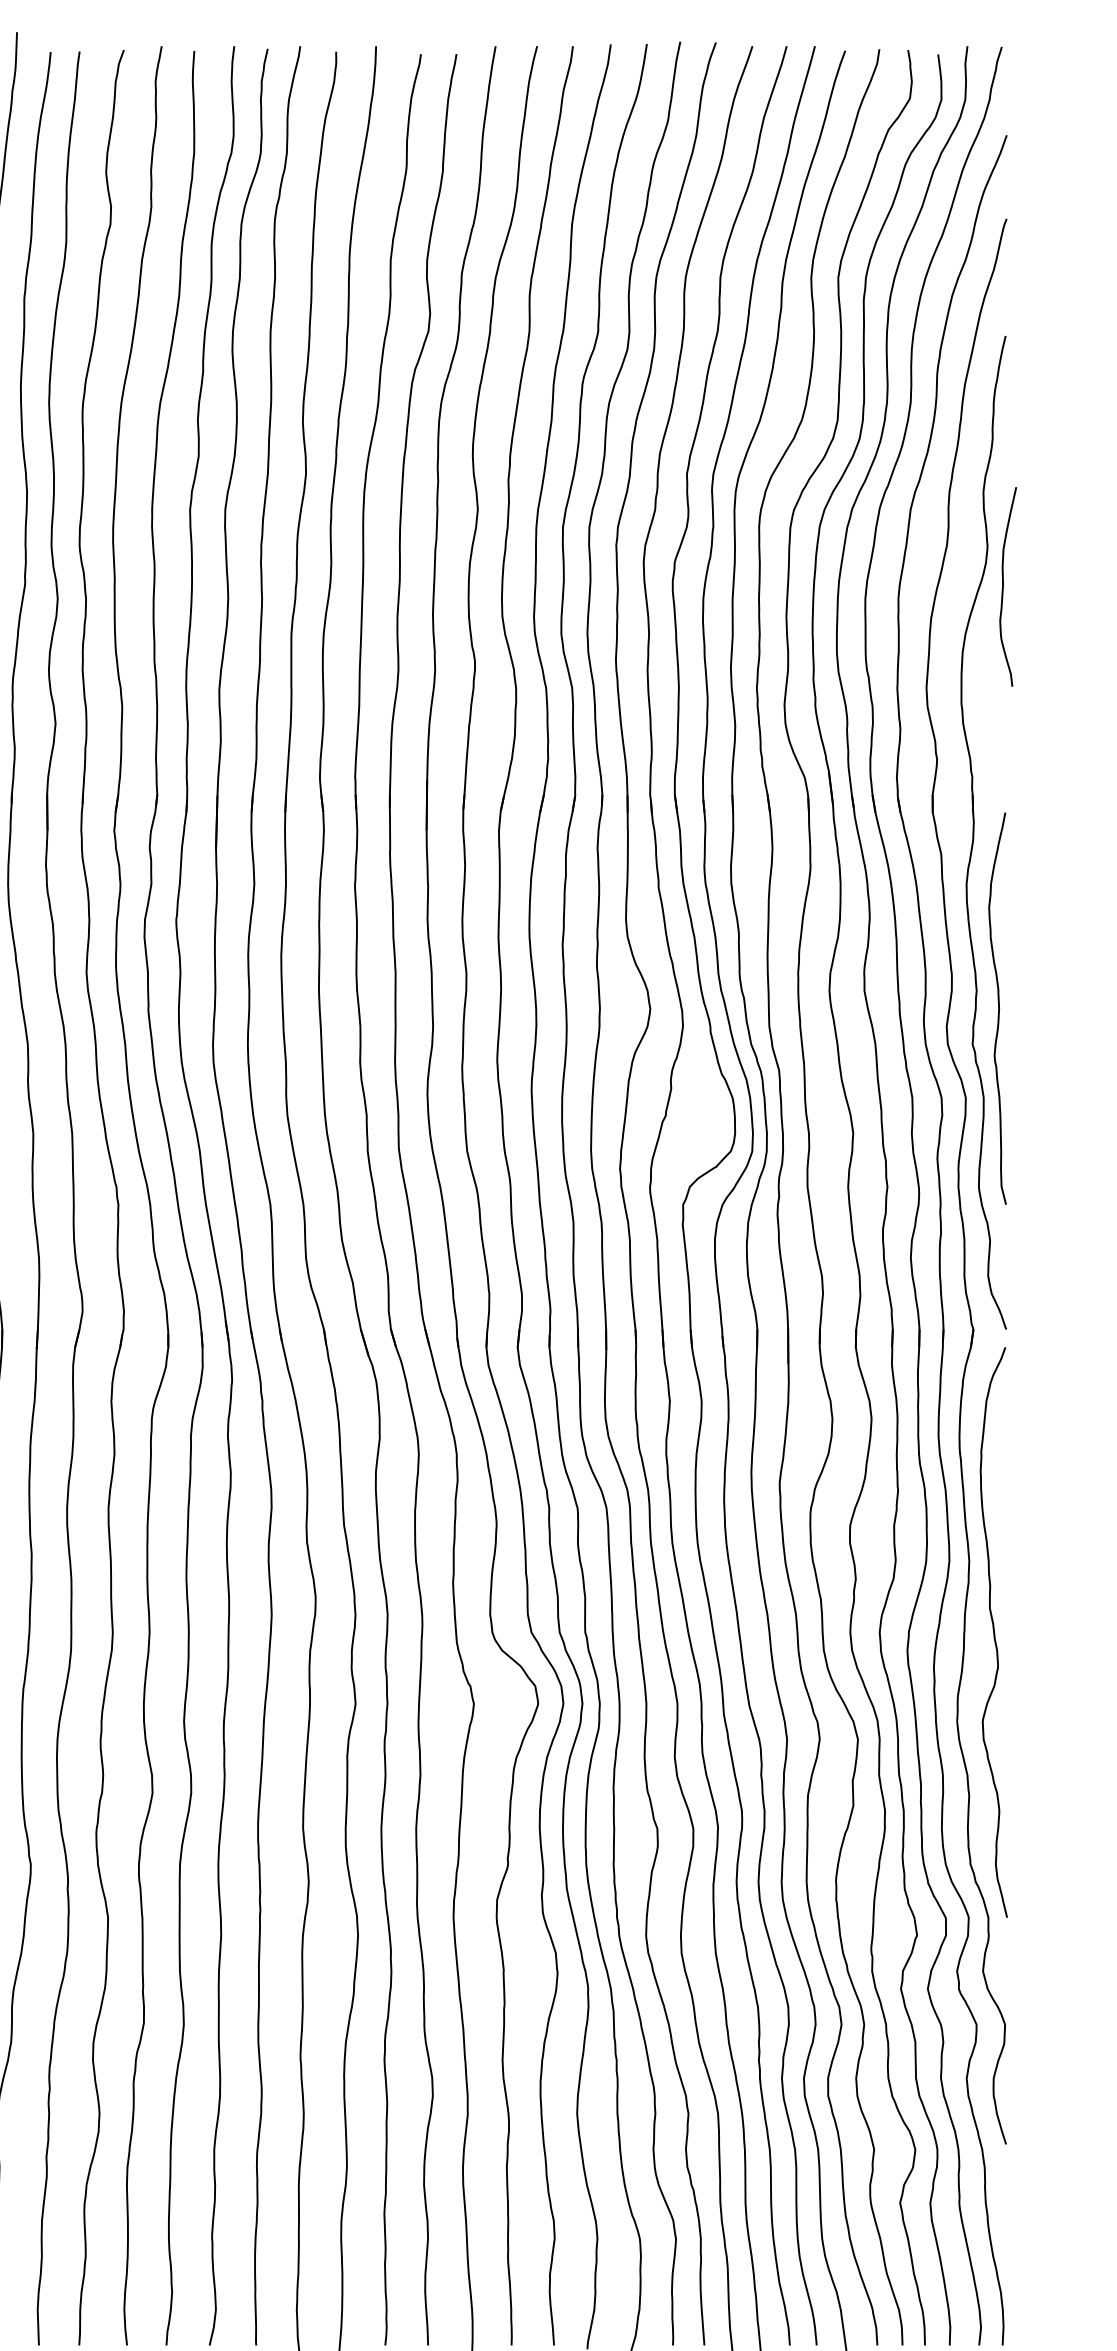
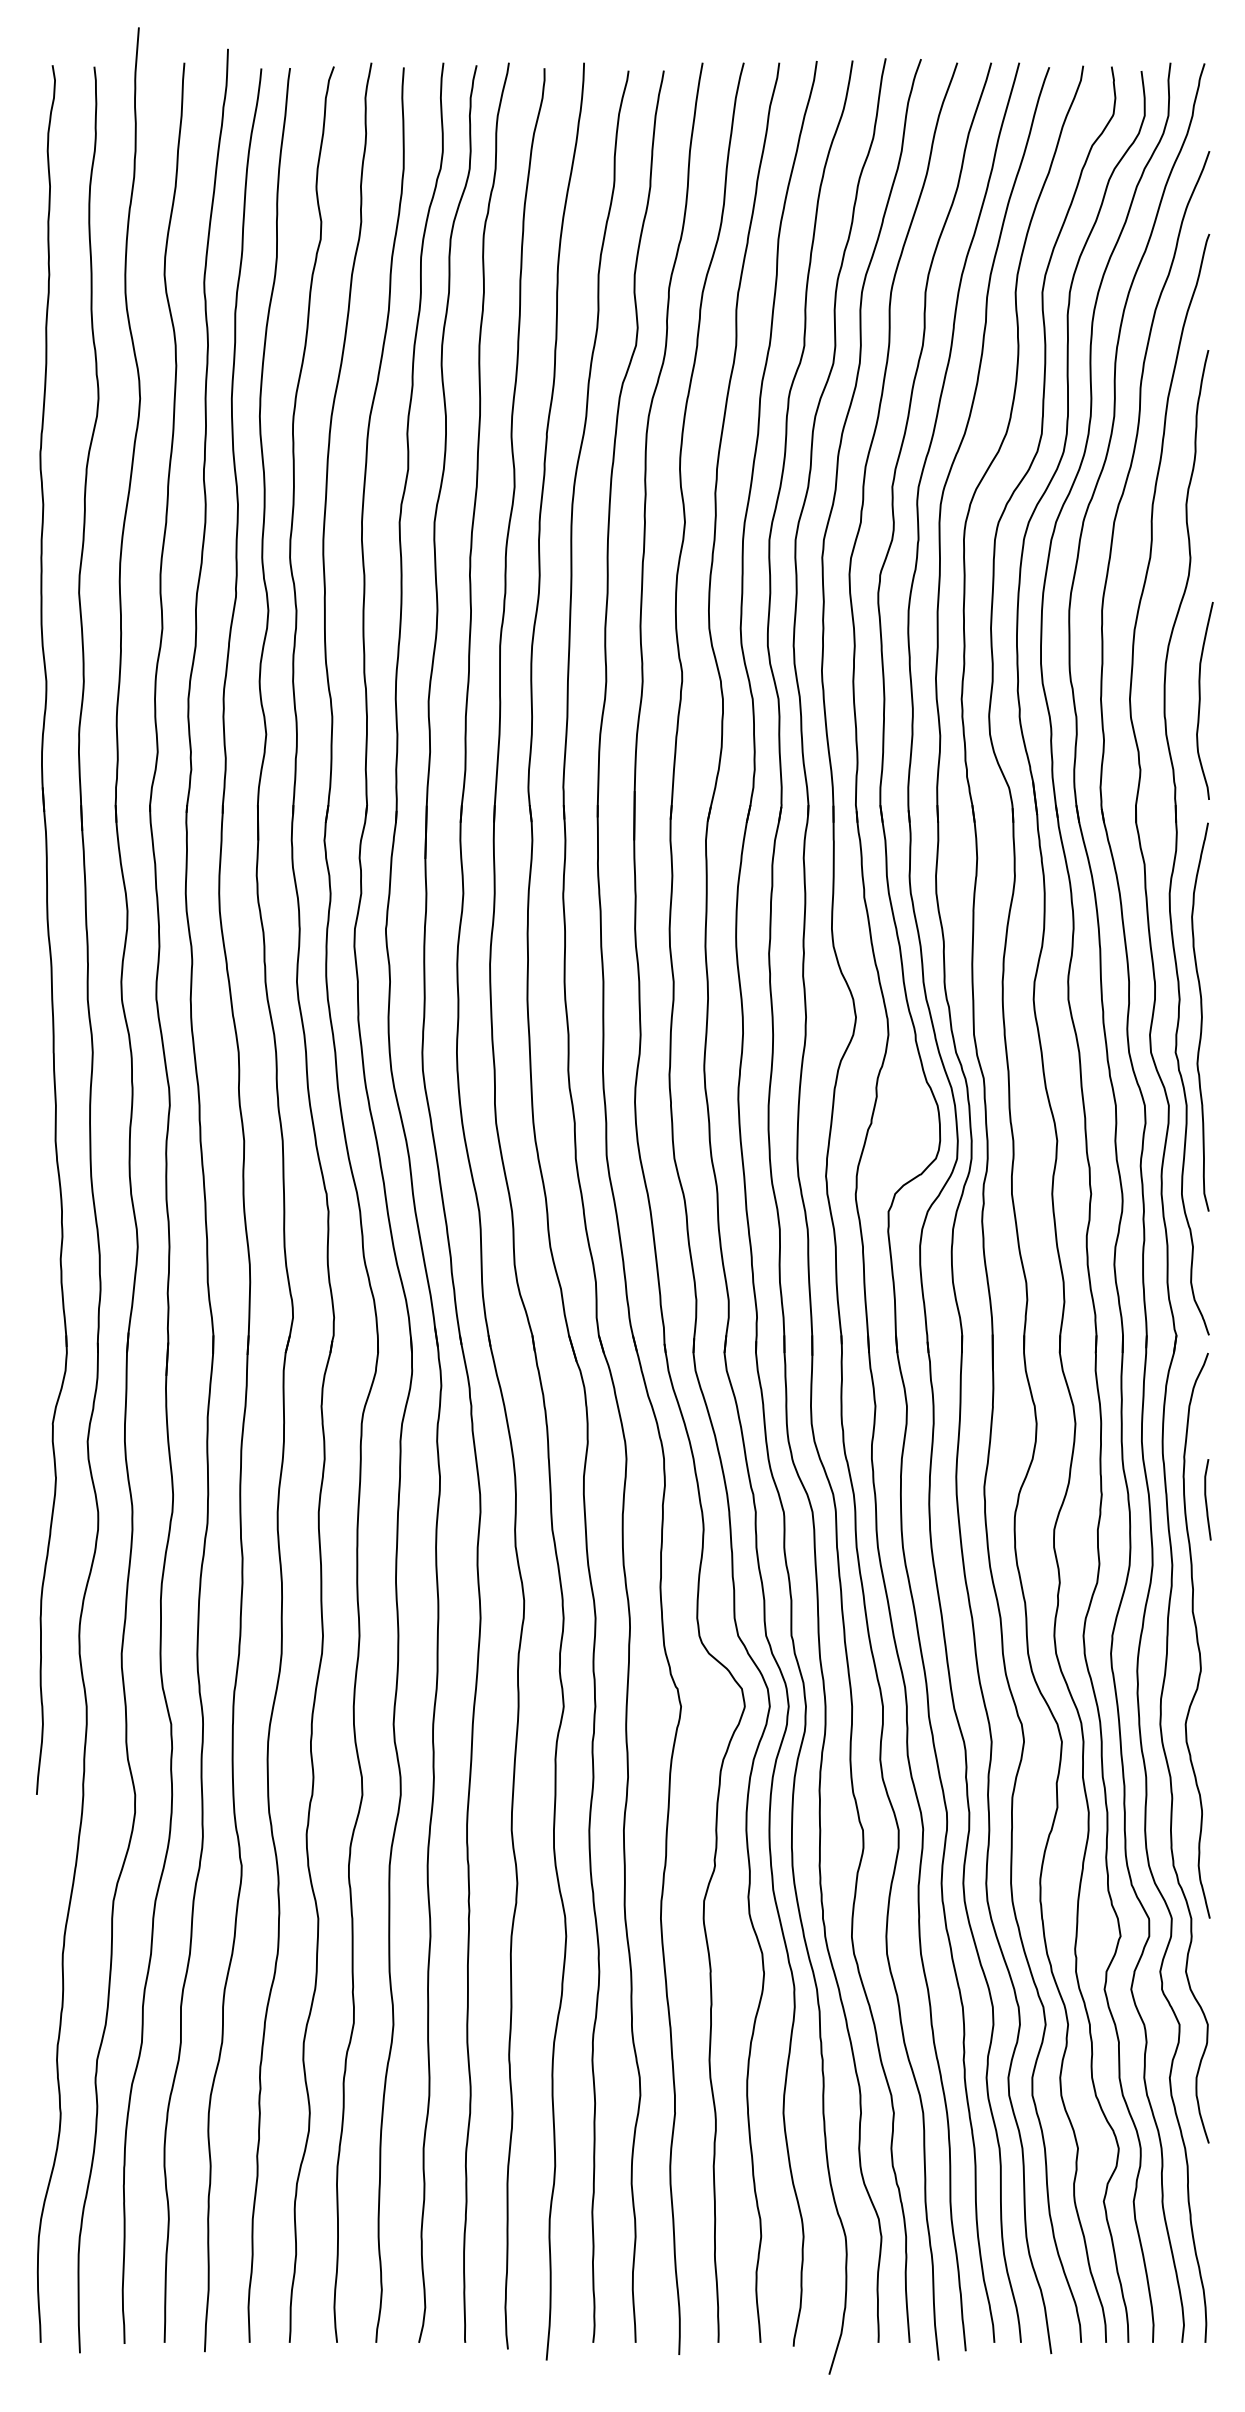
curve: (1003, 586) -> (1200, 700), moved
curve: (1003, 1495) -> (1206, 1499), added

